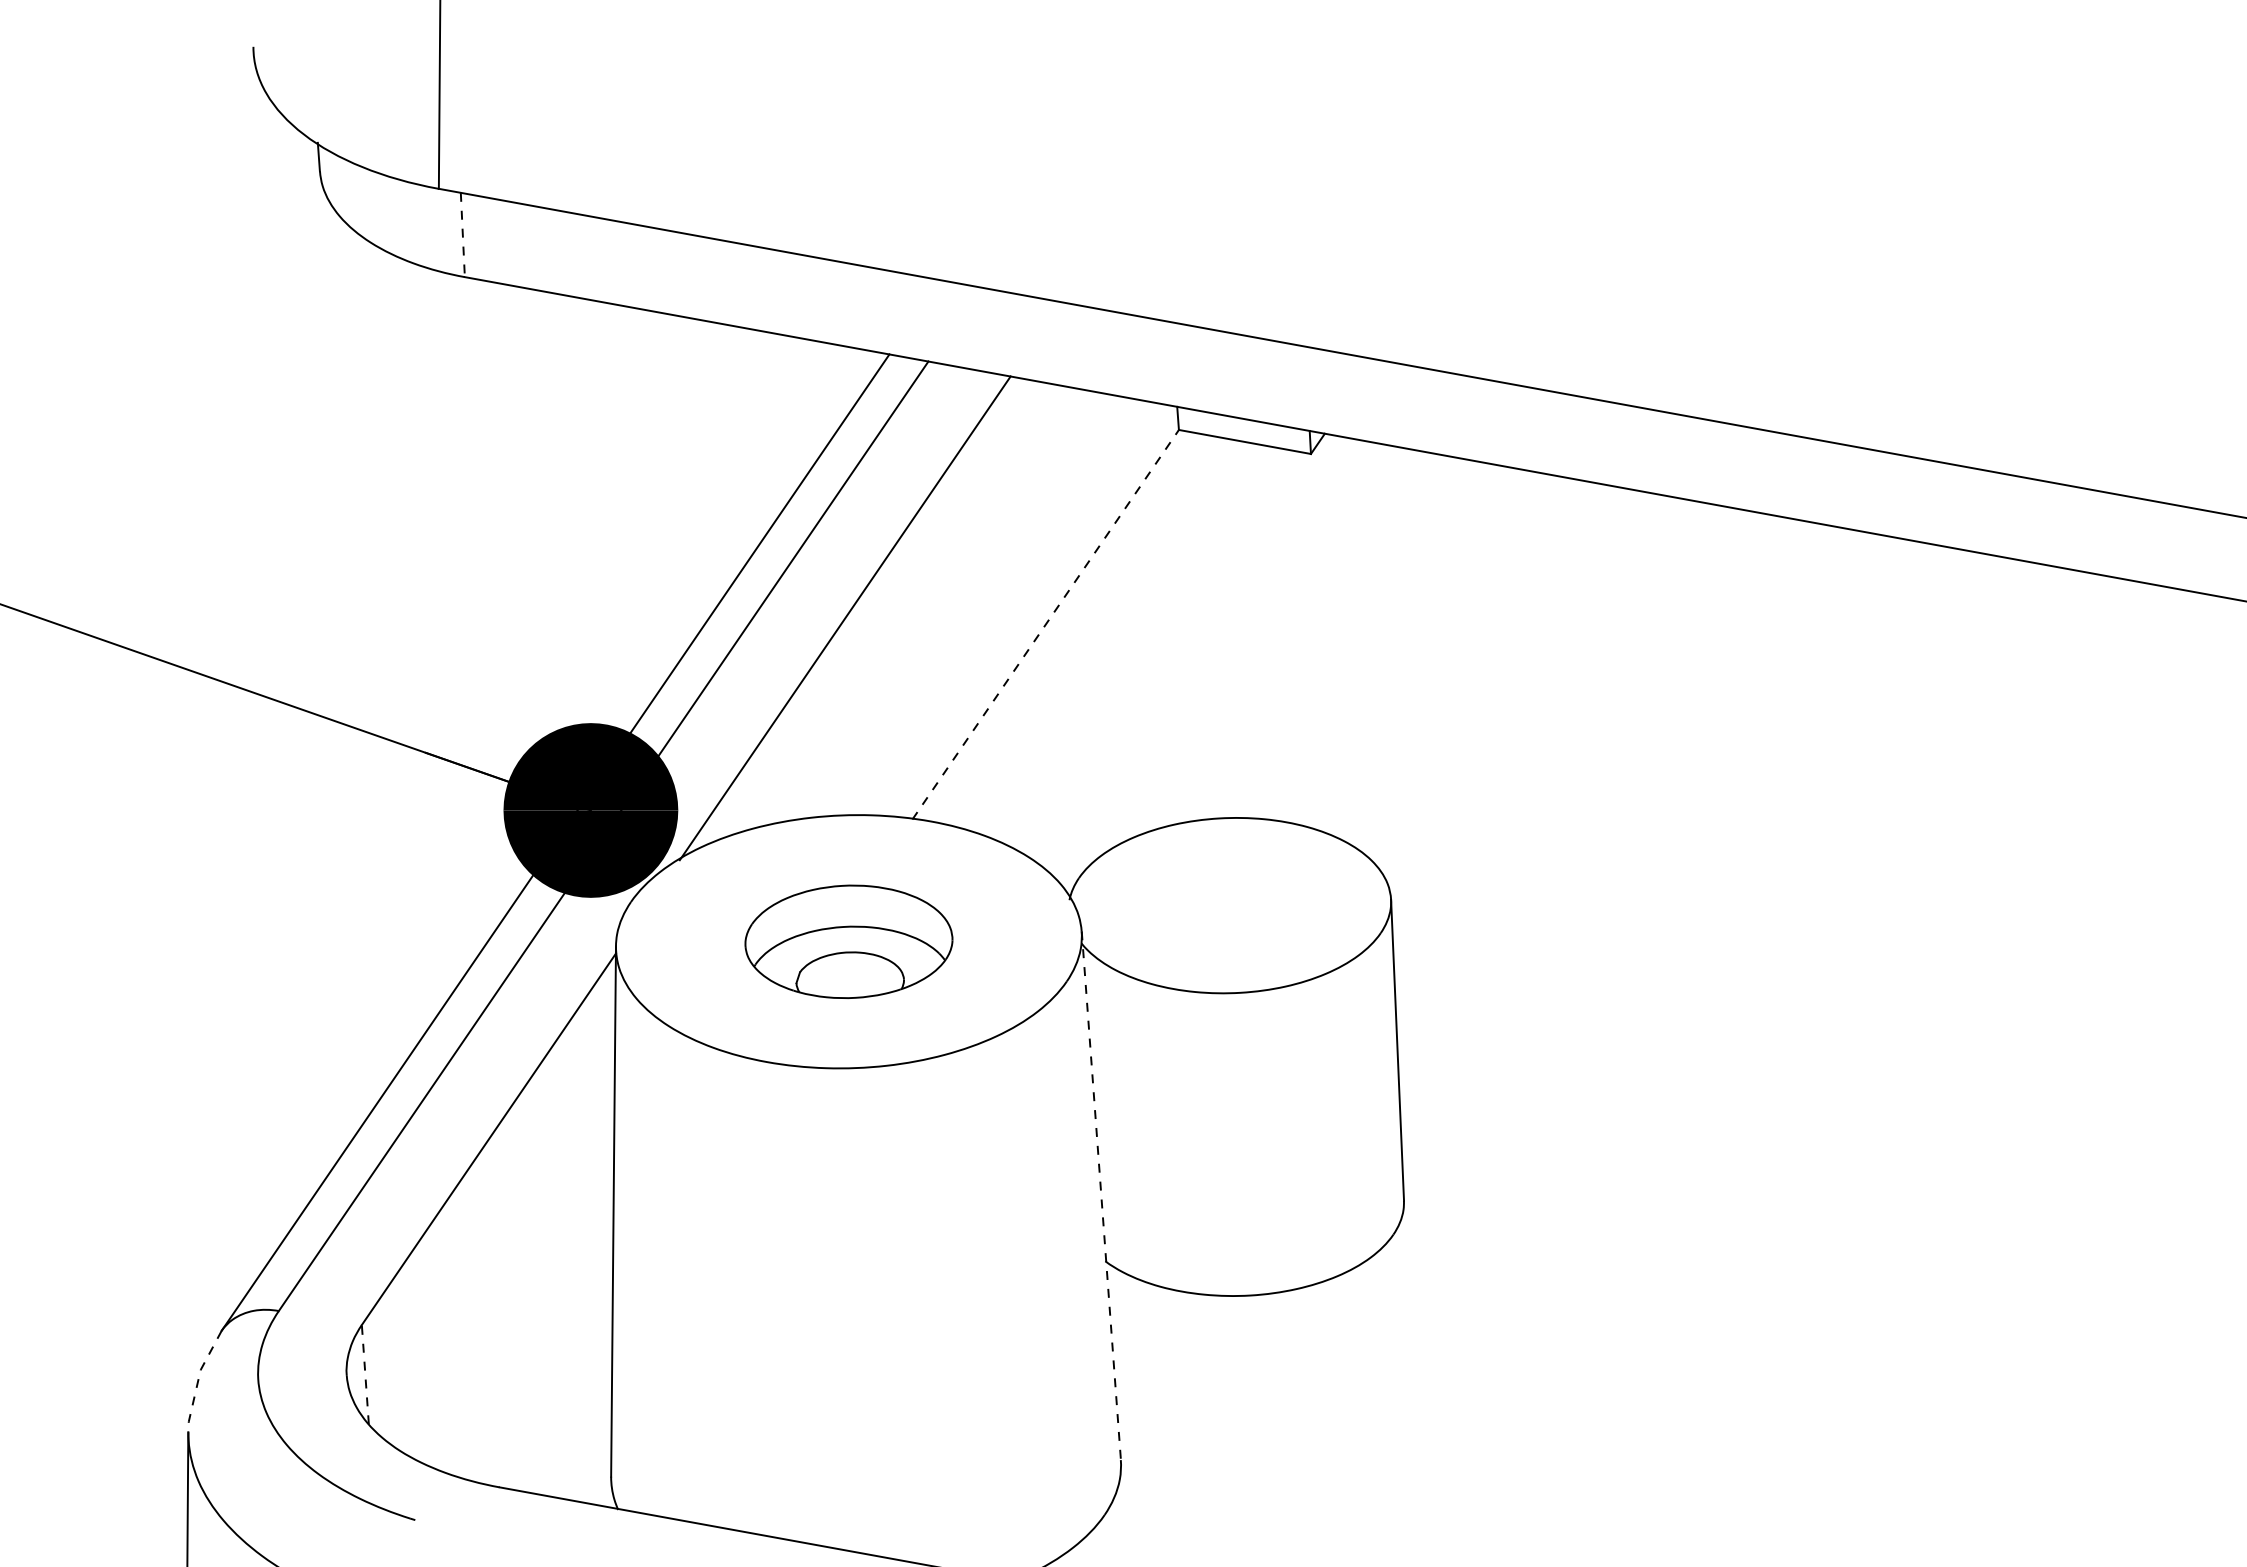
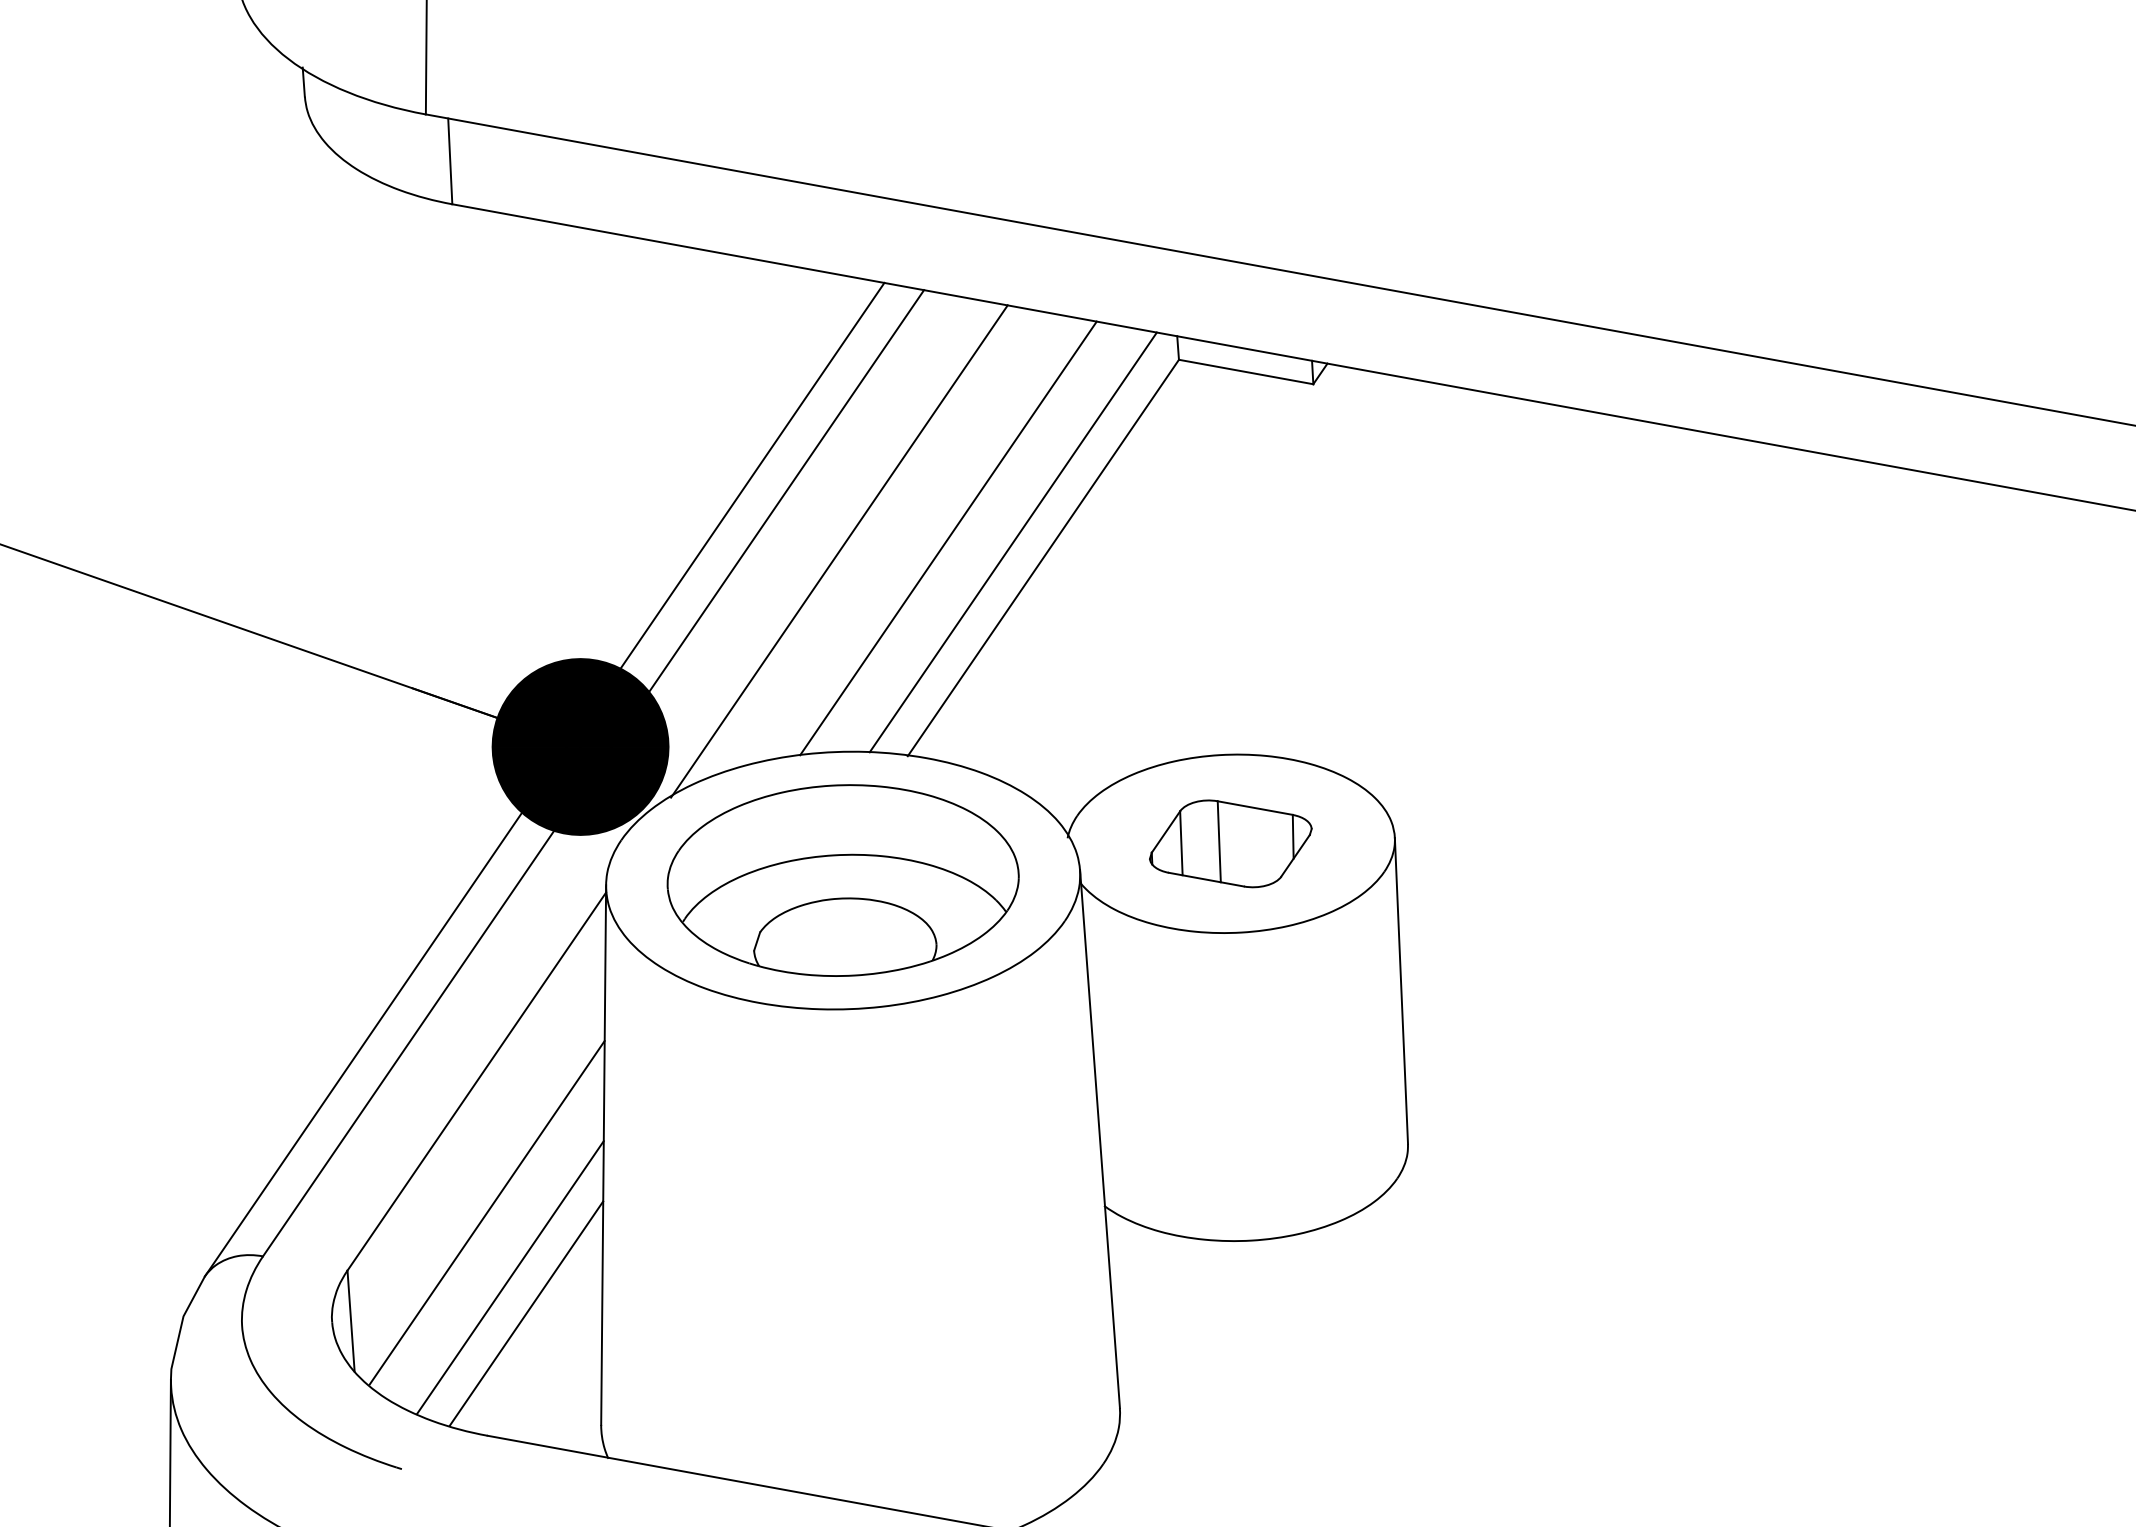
line: (462, 235) -> (449, 161), dashed -> solid
line: (952, 605) -> (948, 538), added
line: (1016, 609) -> (1013, 542), added
line: (1045, 624) -> (1043, 557), dashed -> solid
part: (1229, 905) -> (1230, 843), added
part: (848, 941) -> (842, 880), size x1.67
line: (1101, 1196) -> (1100, 1139), dashed -> solid
line: (498, 1267) -> (486, 1212), added
line: (521, 1331) -> (509, 1277), added
line: (537, 1367) -> (526, 1313), added
line: (365, 1374) -> (351, 1320), dashed -> solid
line: (198, 1379) -> (181, 1326), dashed -> solid

